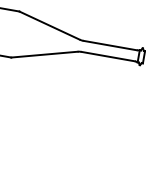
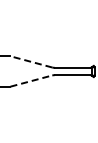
line: (49, 25) -> (31, 61), solid -> dashed
line: (44, 55) -> (31, 81), solid -> dashed

